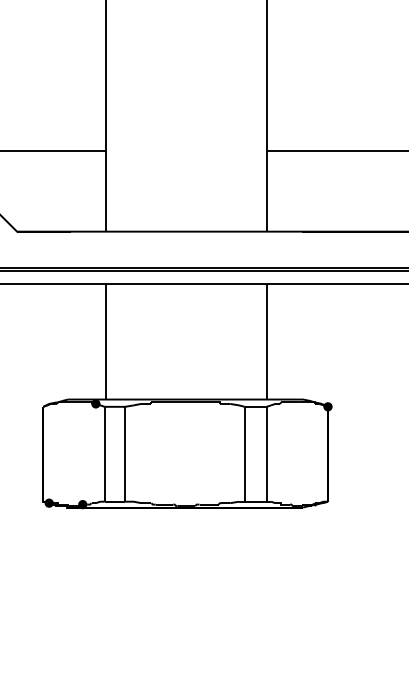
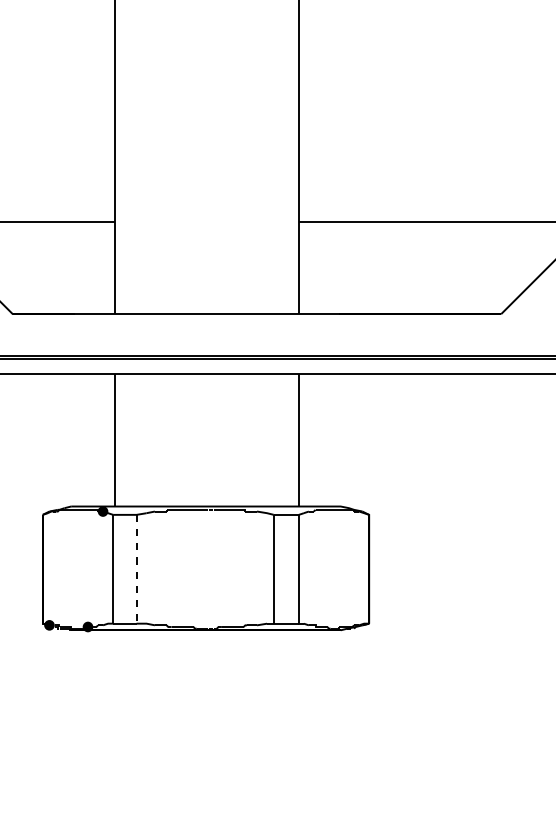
fill: (327, 406) -> (368, 514), removed
line: (125, 454) -> (136, 569), solid -> dashed

